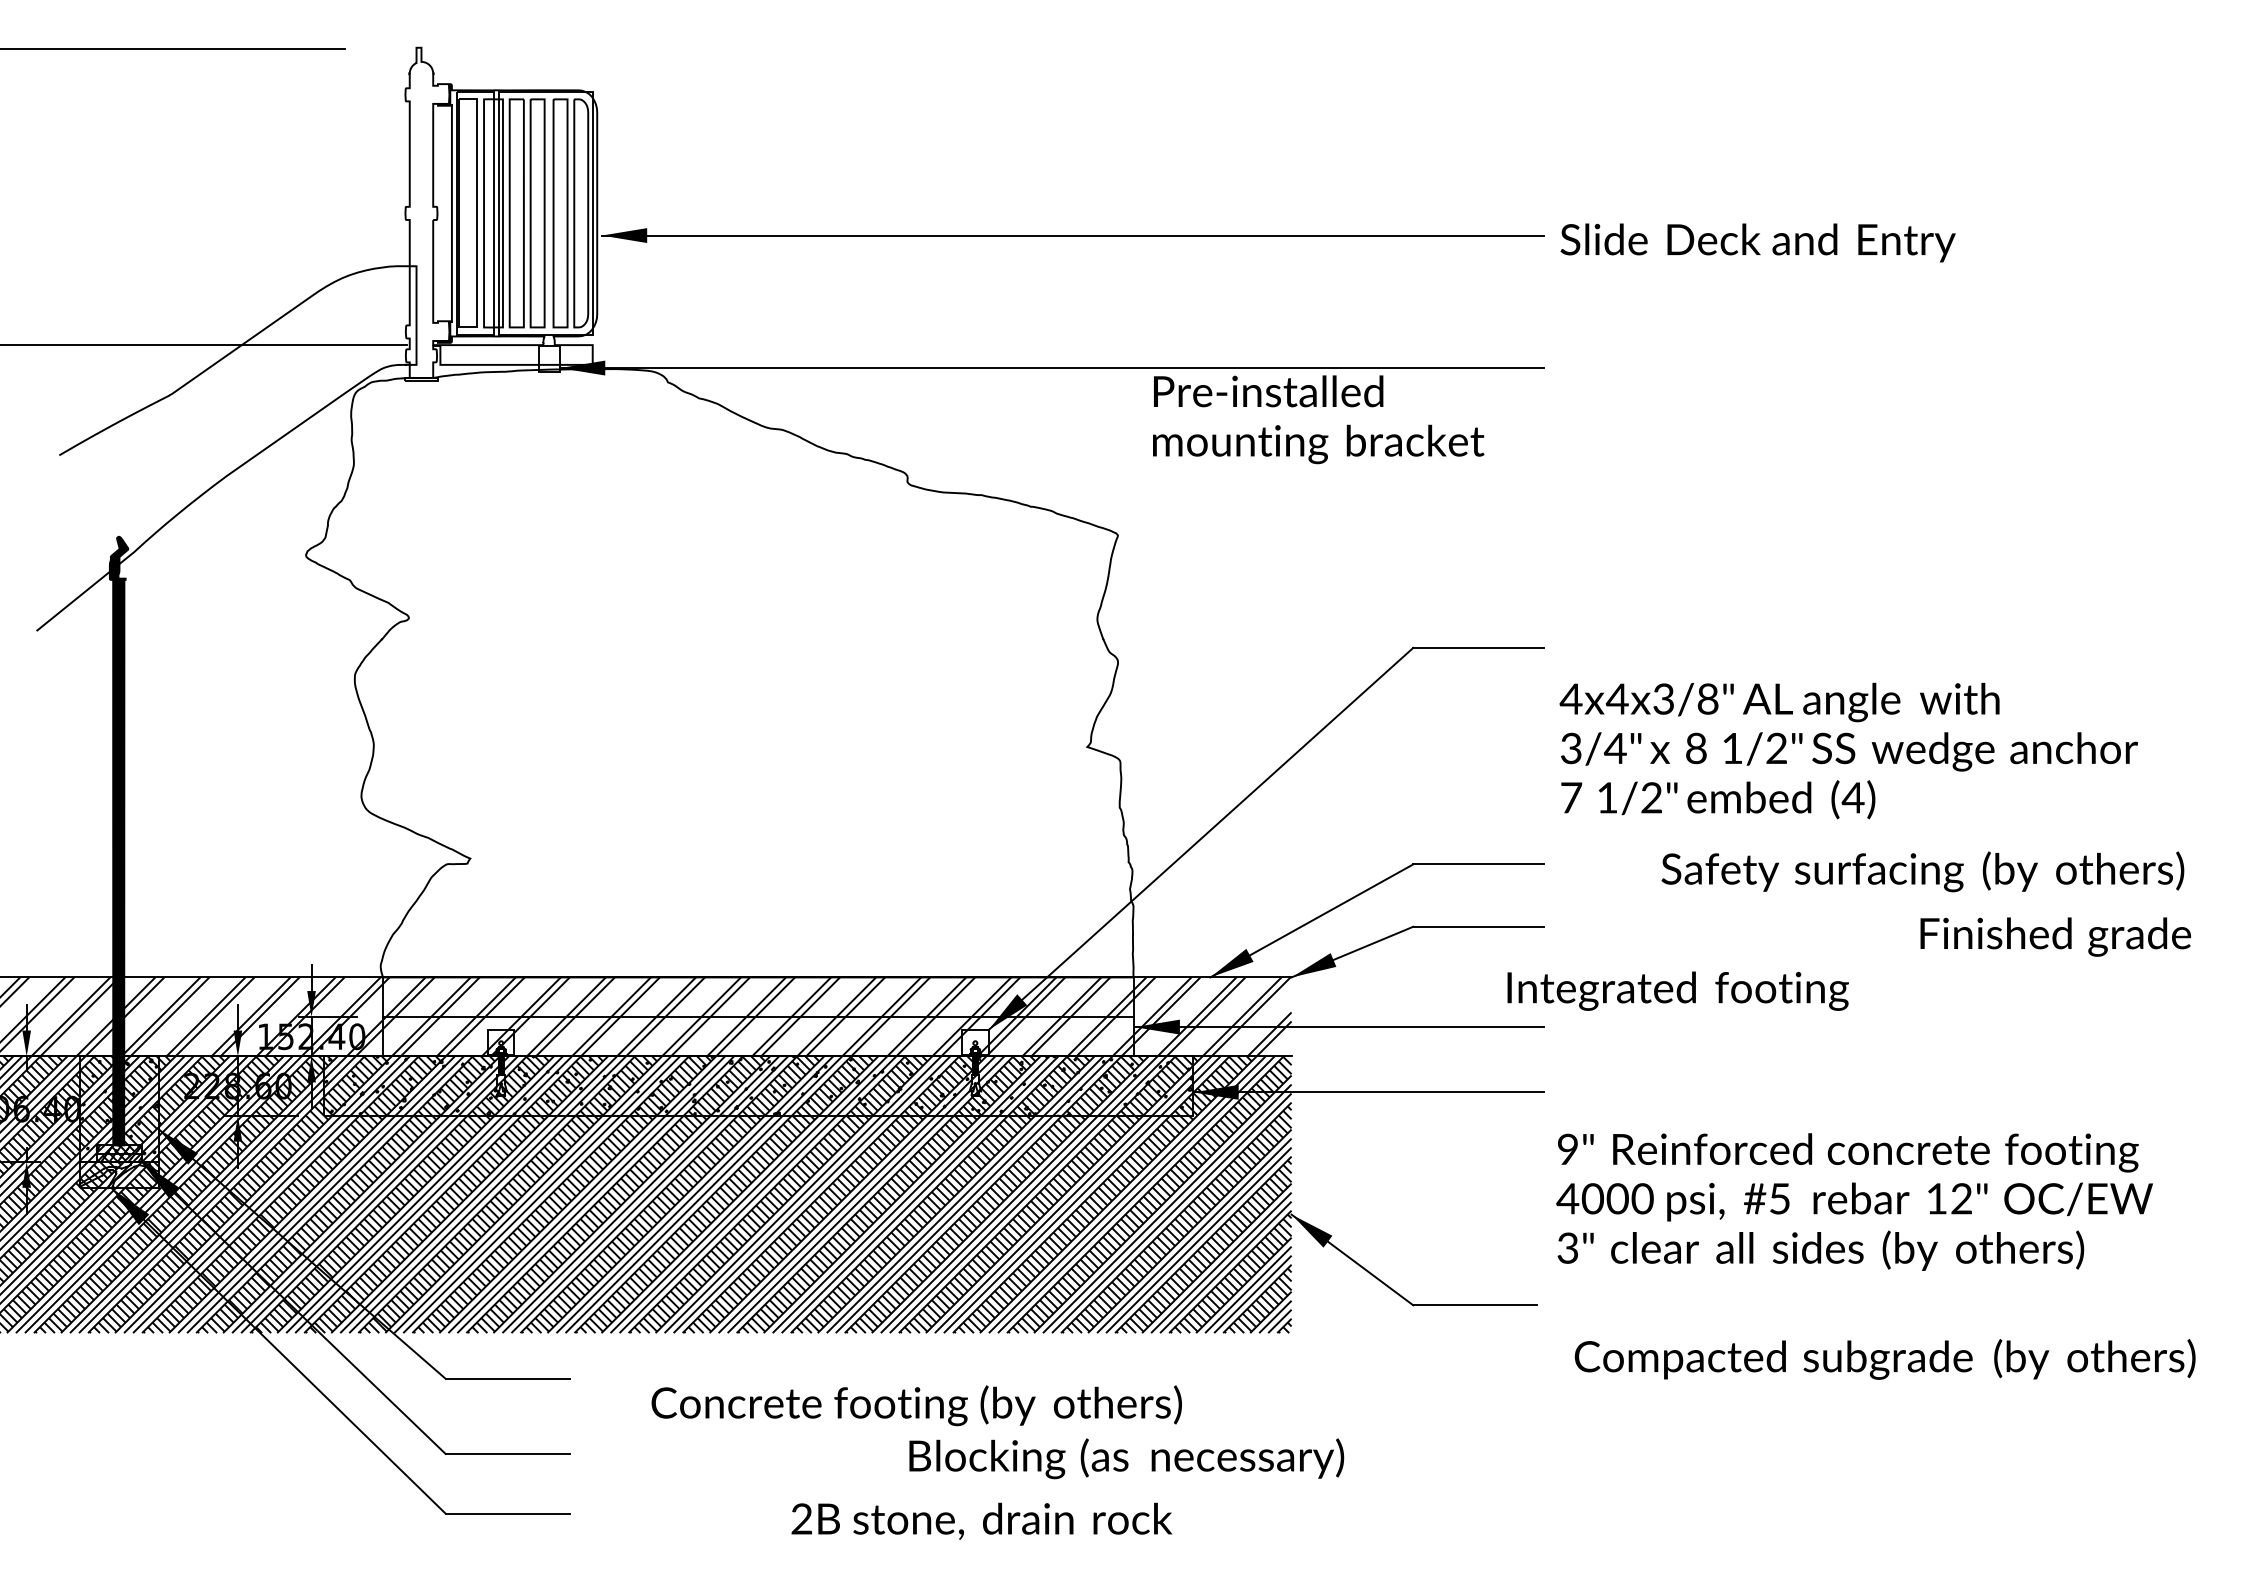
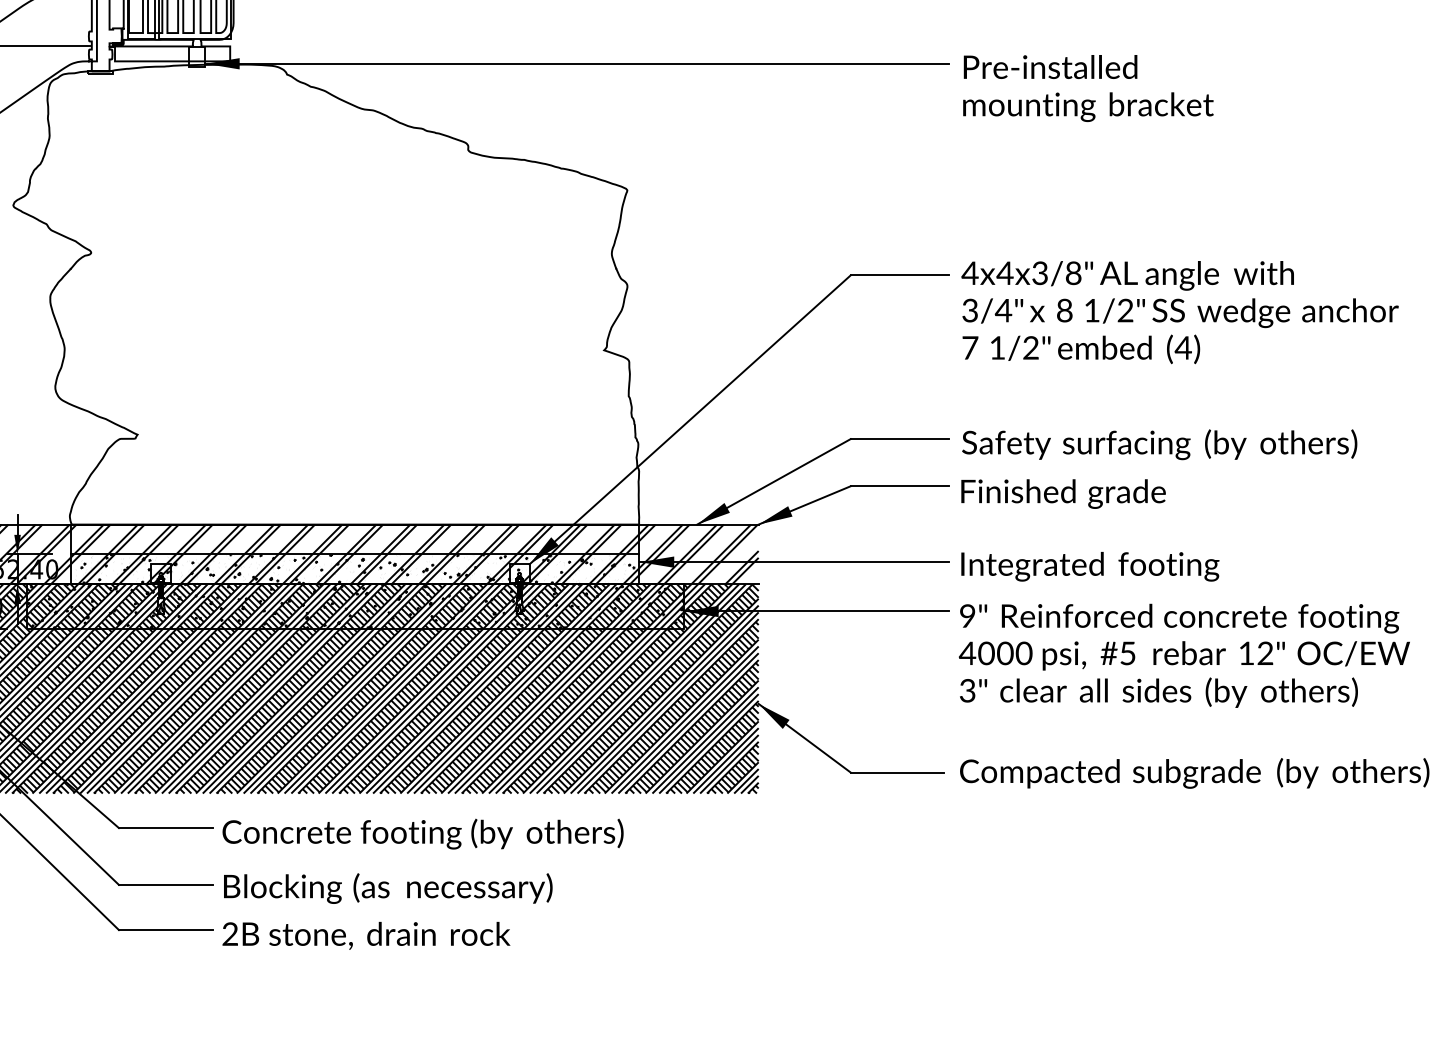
text: (1318, 419) -> (1088, 88), moved
text: (1848, 750) -> (1179, 312), moved
text: (1922, 871) -> (1159, 444), moved
text: (2055, 936) -> (1063, 493), moved
text: (1677, 990) -> (1089, 566), moved
hatch: (755, 1036) -> (353, 569), added
text: (1854, 1201) -> (1184, 655), moved
text: (1884, 1359) -> (1194, 773), moved
text: (916, 1405) -> (422, 833), moved
text: (1126, 1458) -> (388, 888), moved
text: (981, 1520) -> (366, 935), moved

